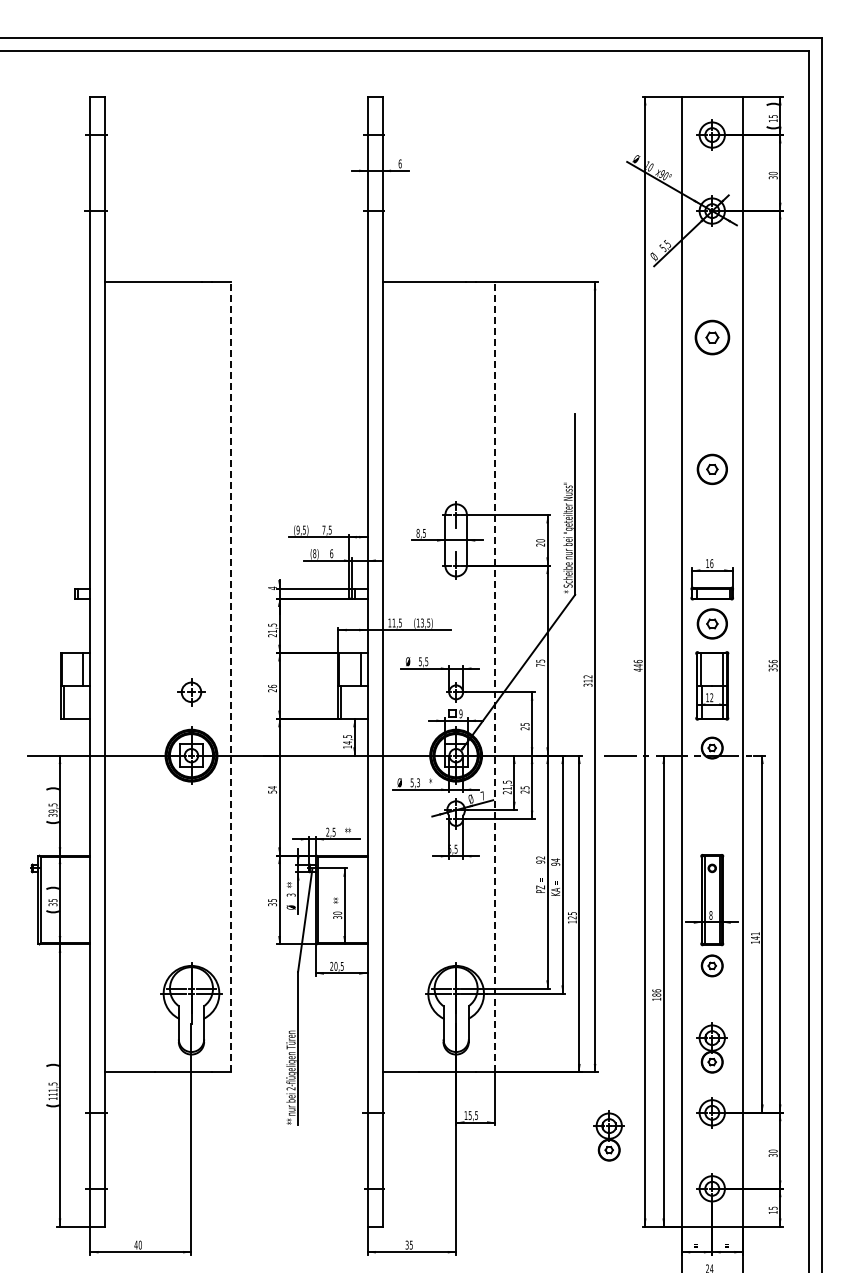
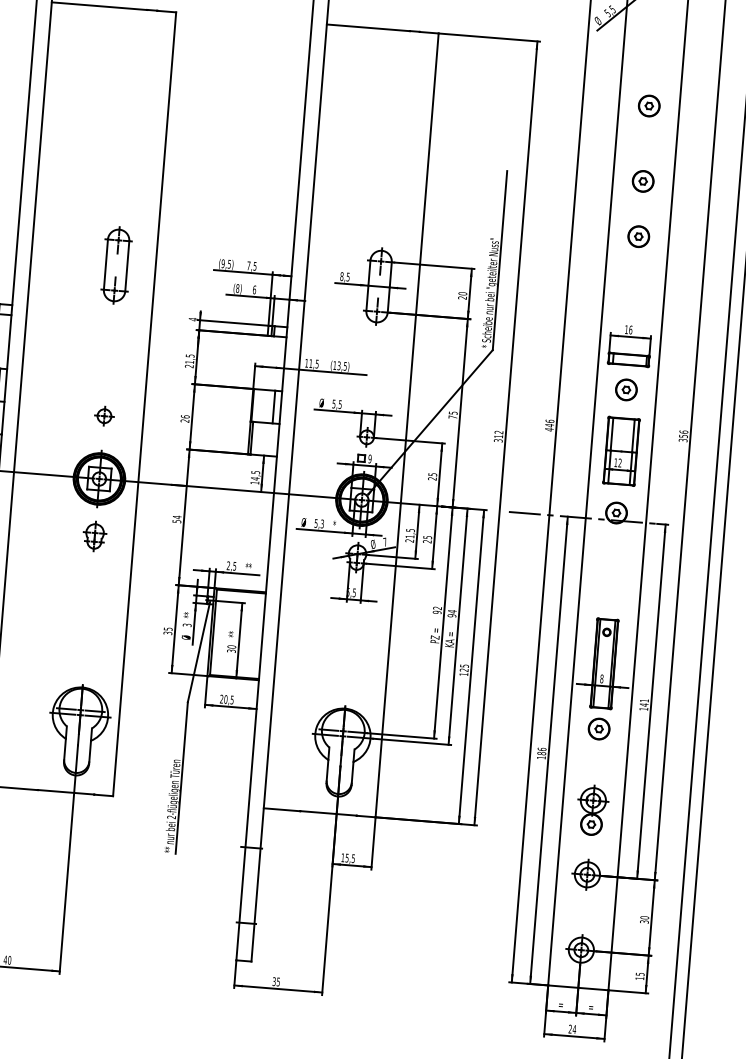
part: (711, 337) -> (648, 105), size x0.62
part: (711, 413) -> (642, 181), added
part: (711, 469) -> (638, 236), size x0.71
part: (191, 540) -> (116, 265), added
part: (711, 623) -> (625, 389), size x0.71
line: (230, 676) -> (144, 403), dashed -> solid
line: (495, 676) -> (407, 424), dashed -> solid
part: (191, 692) -> (104, 416), size x0.71
part: (191, 813) -> (94, 536), added
part: (608, 1135) -> (482, 888), removed

